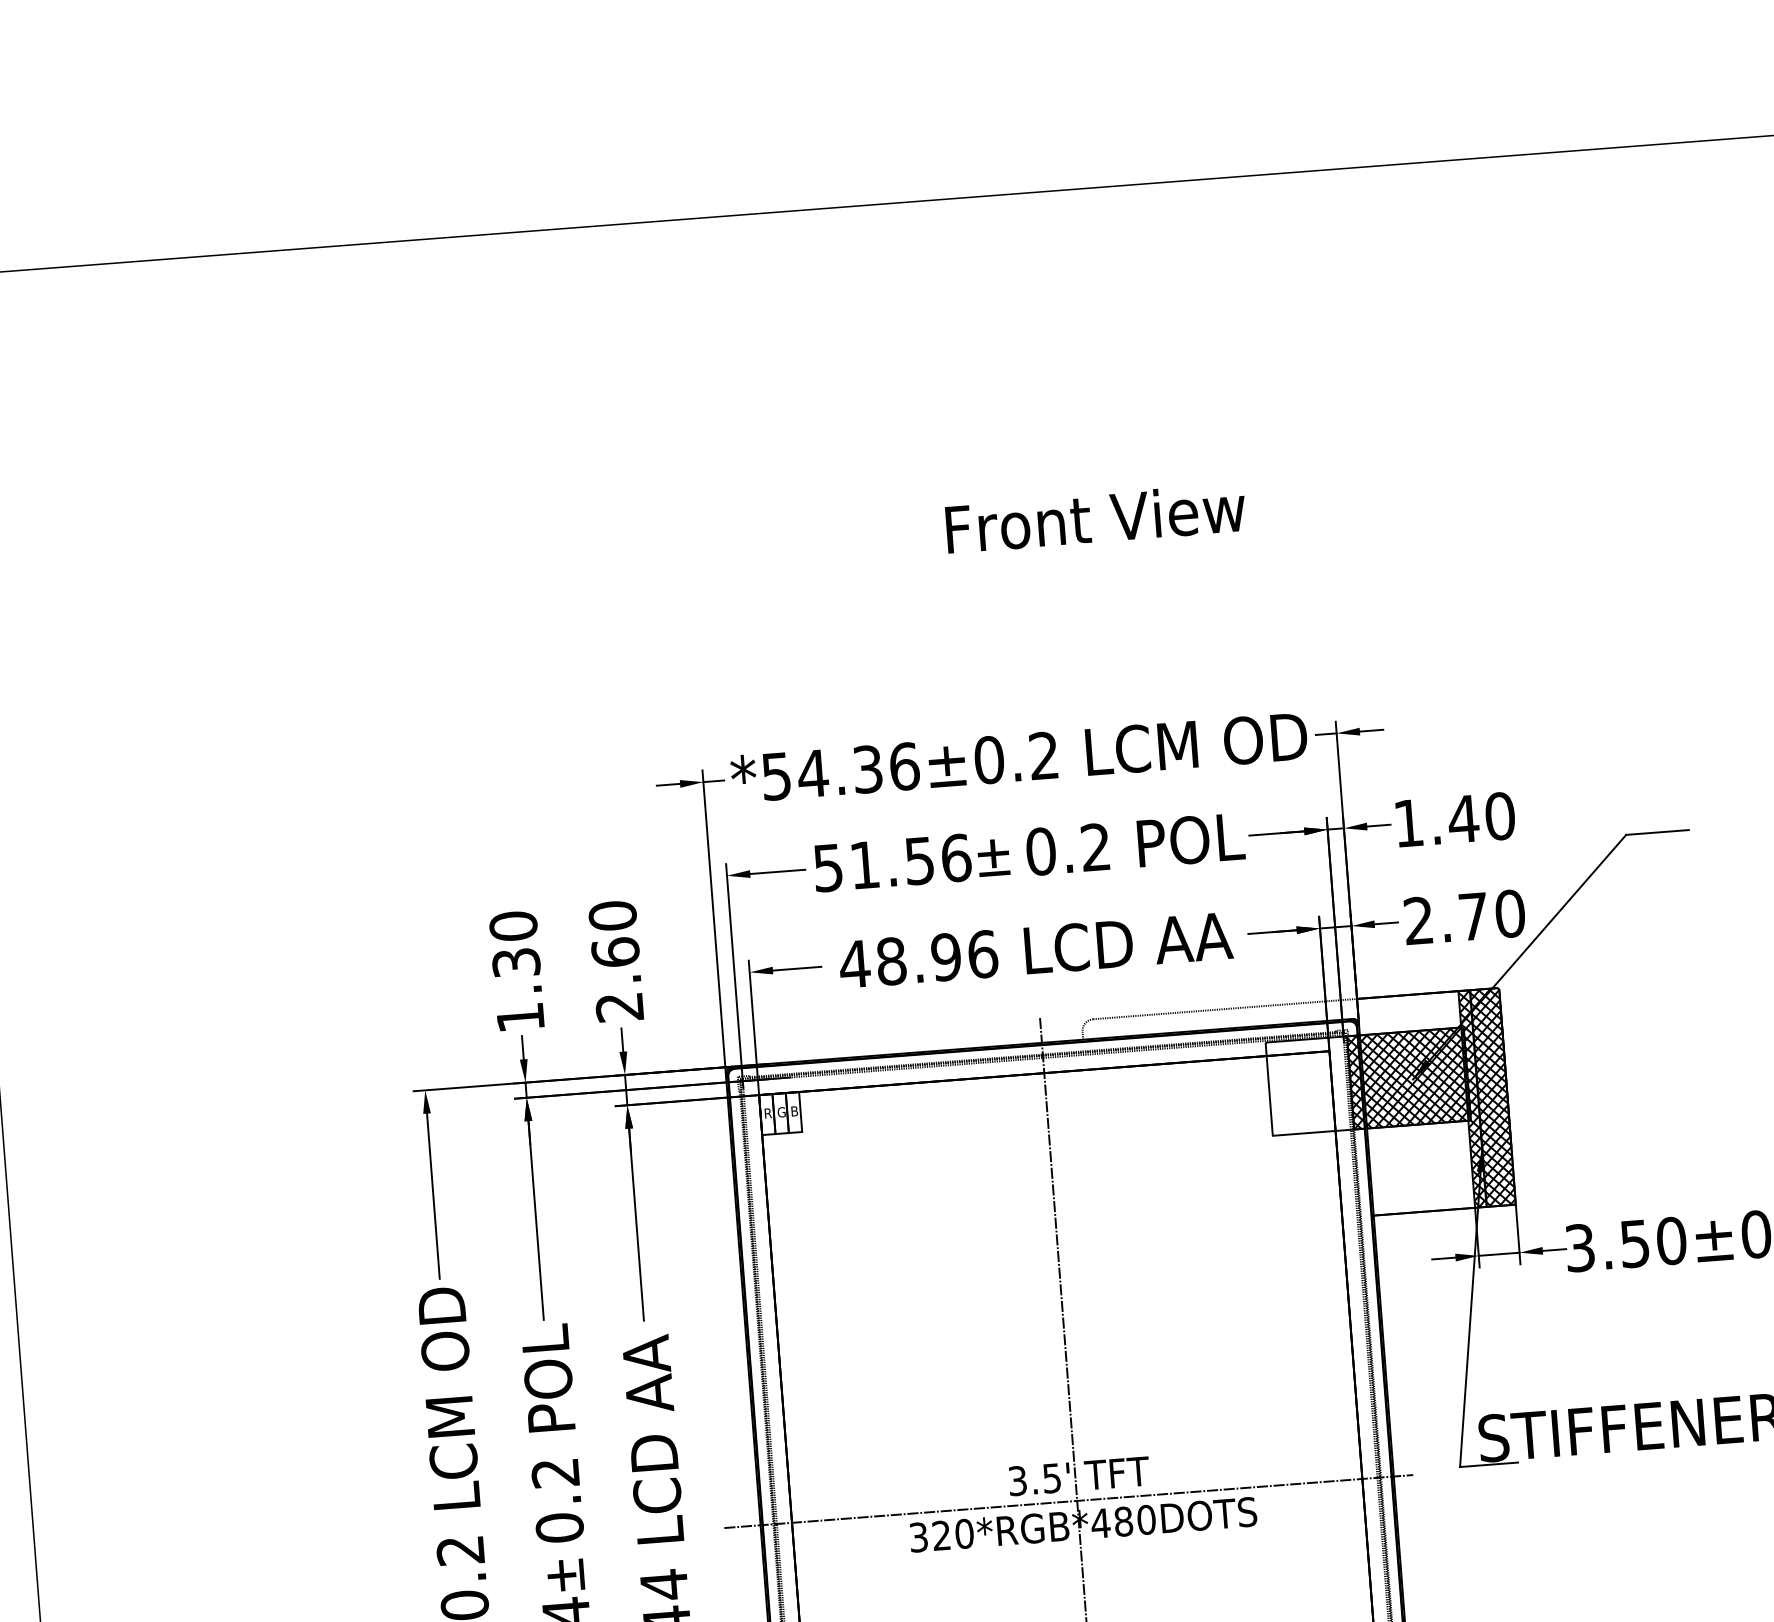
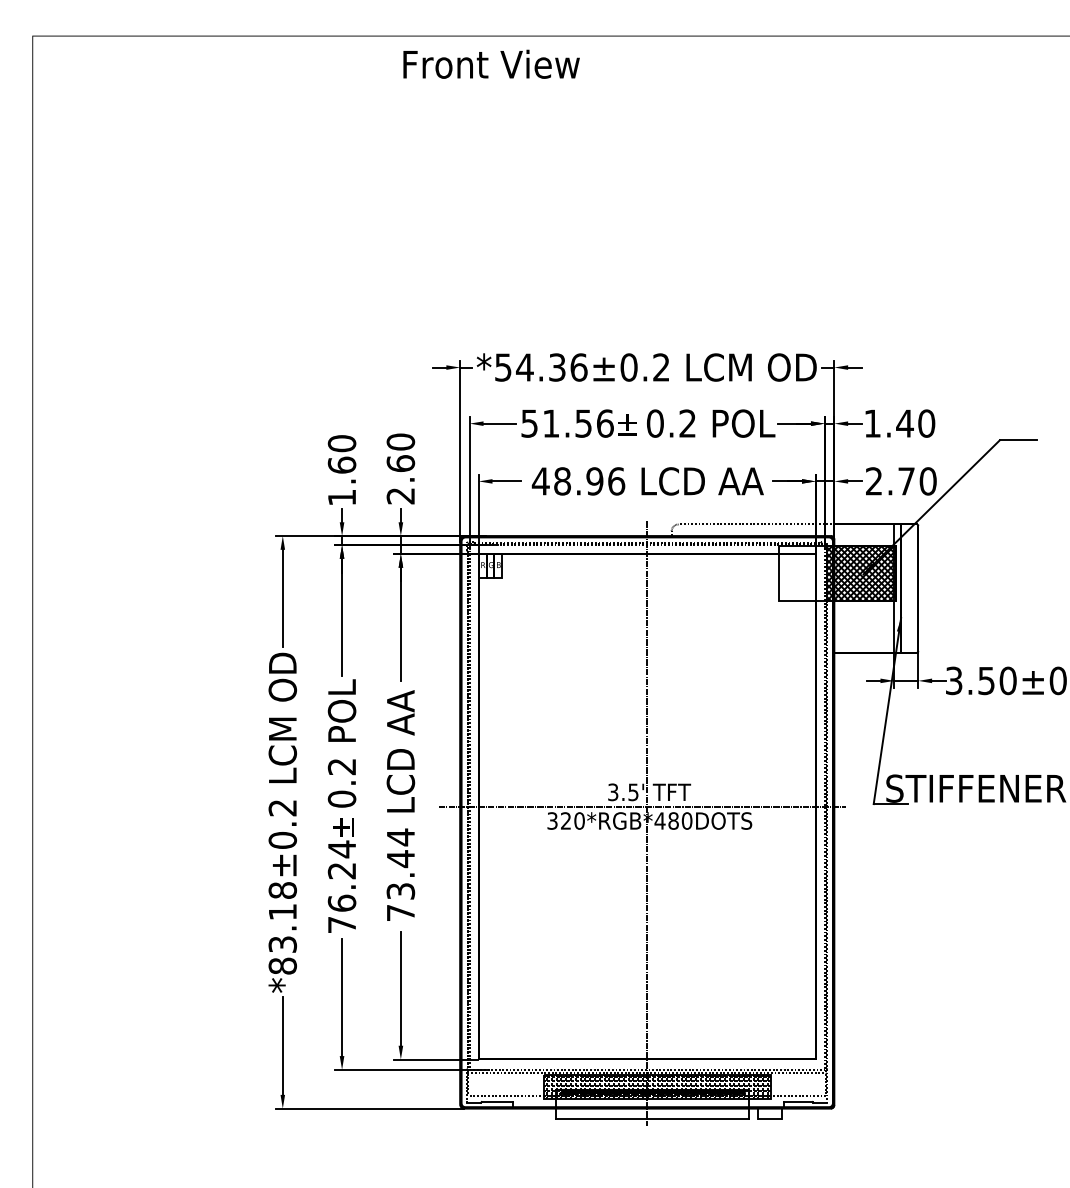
text: (1095, 516) -> (491, 63), moved
text: (515, 961) -> (341, 464), 1.30 -> 1.60
hatch: (1487, 1097) -> (906, 588), removed

